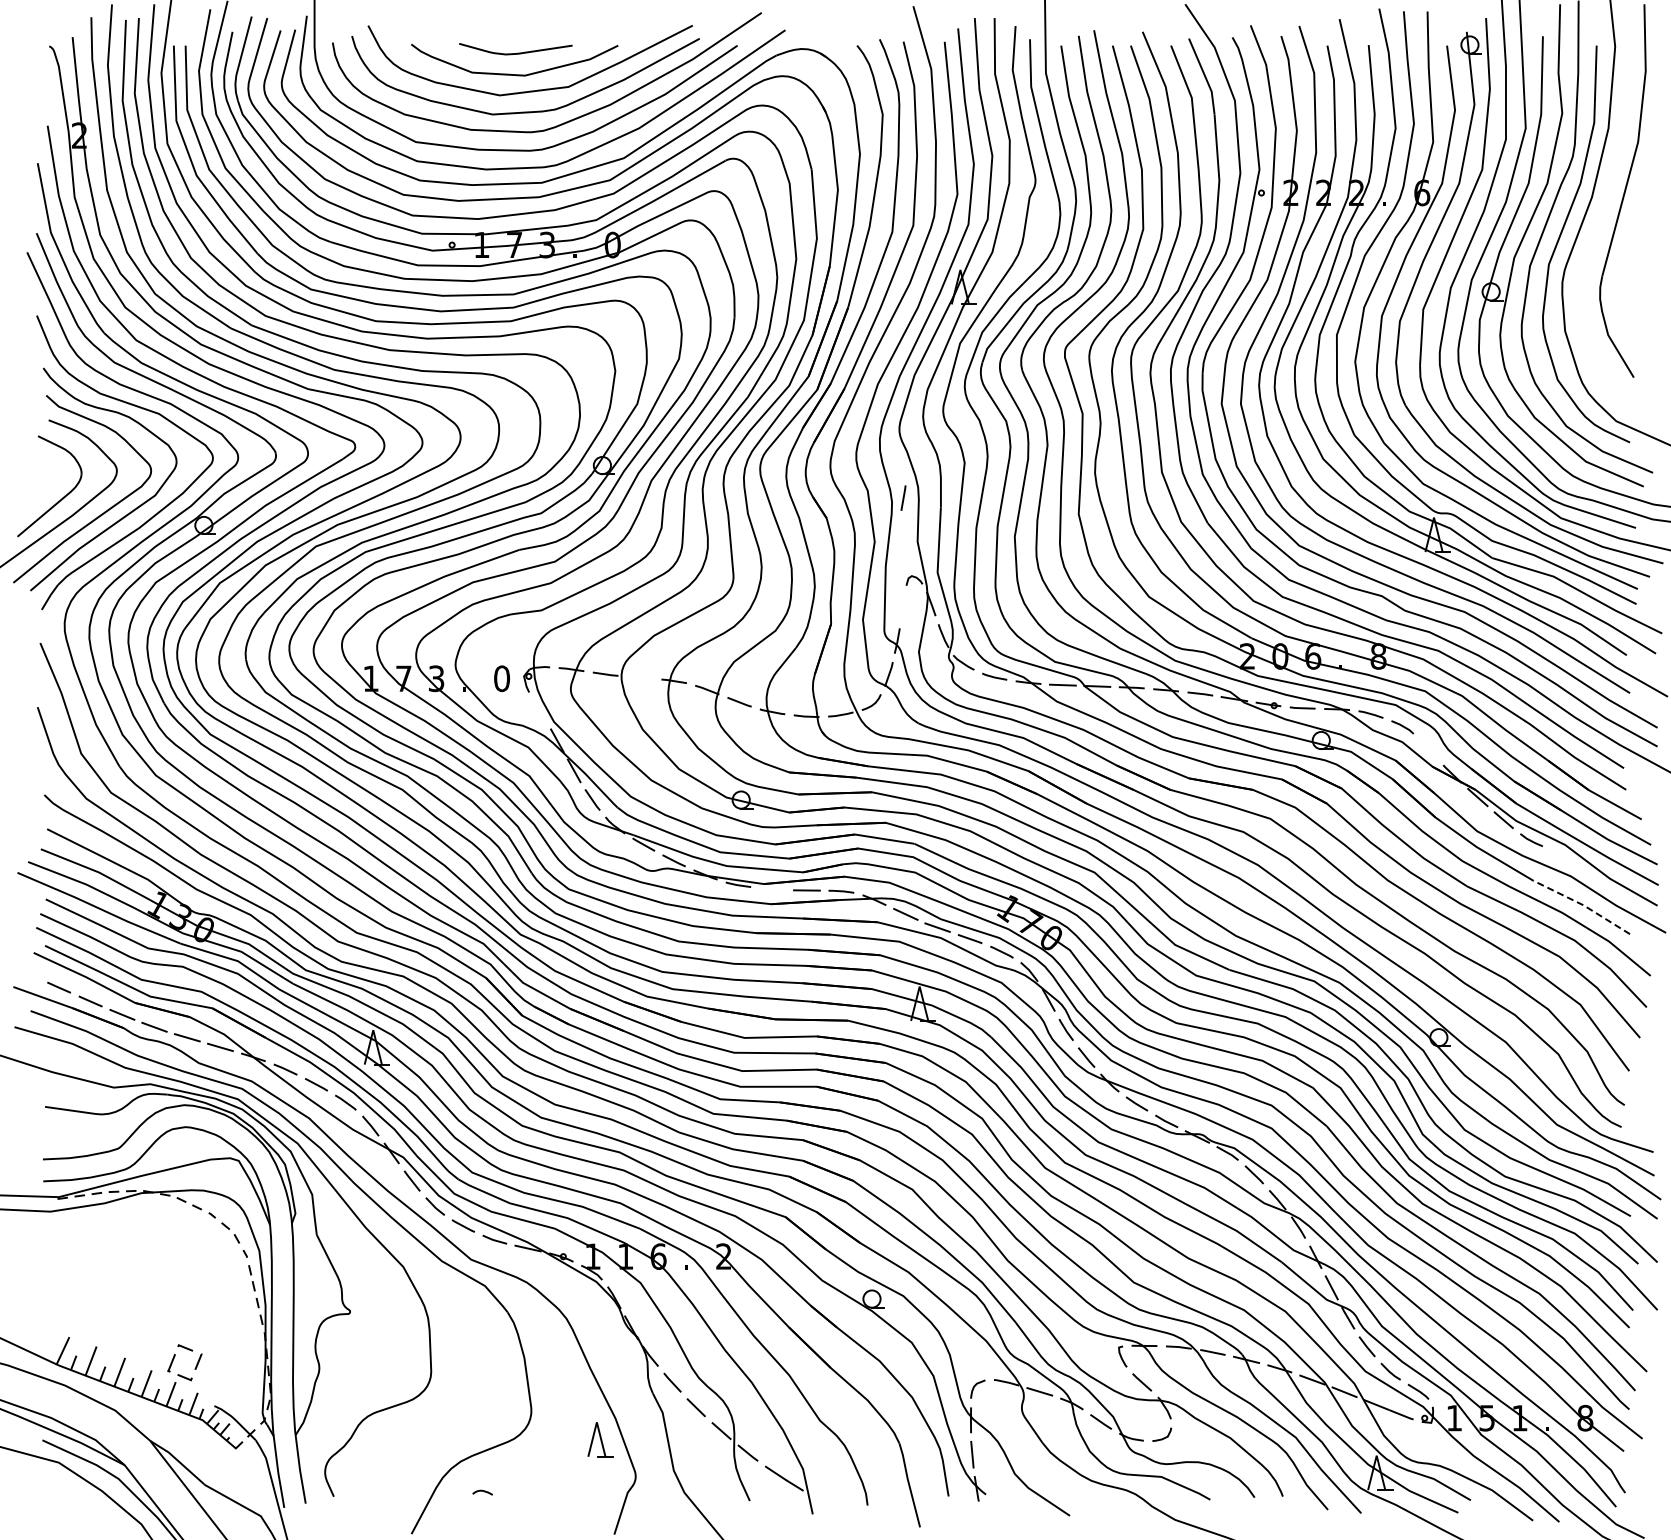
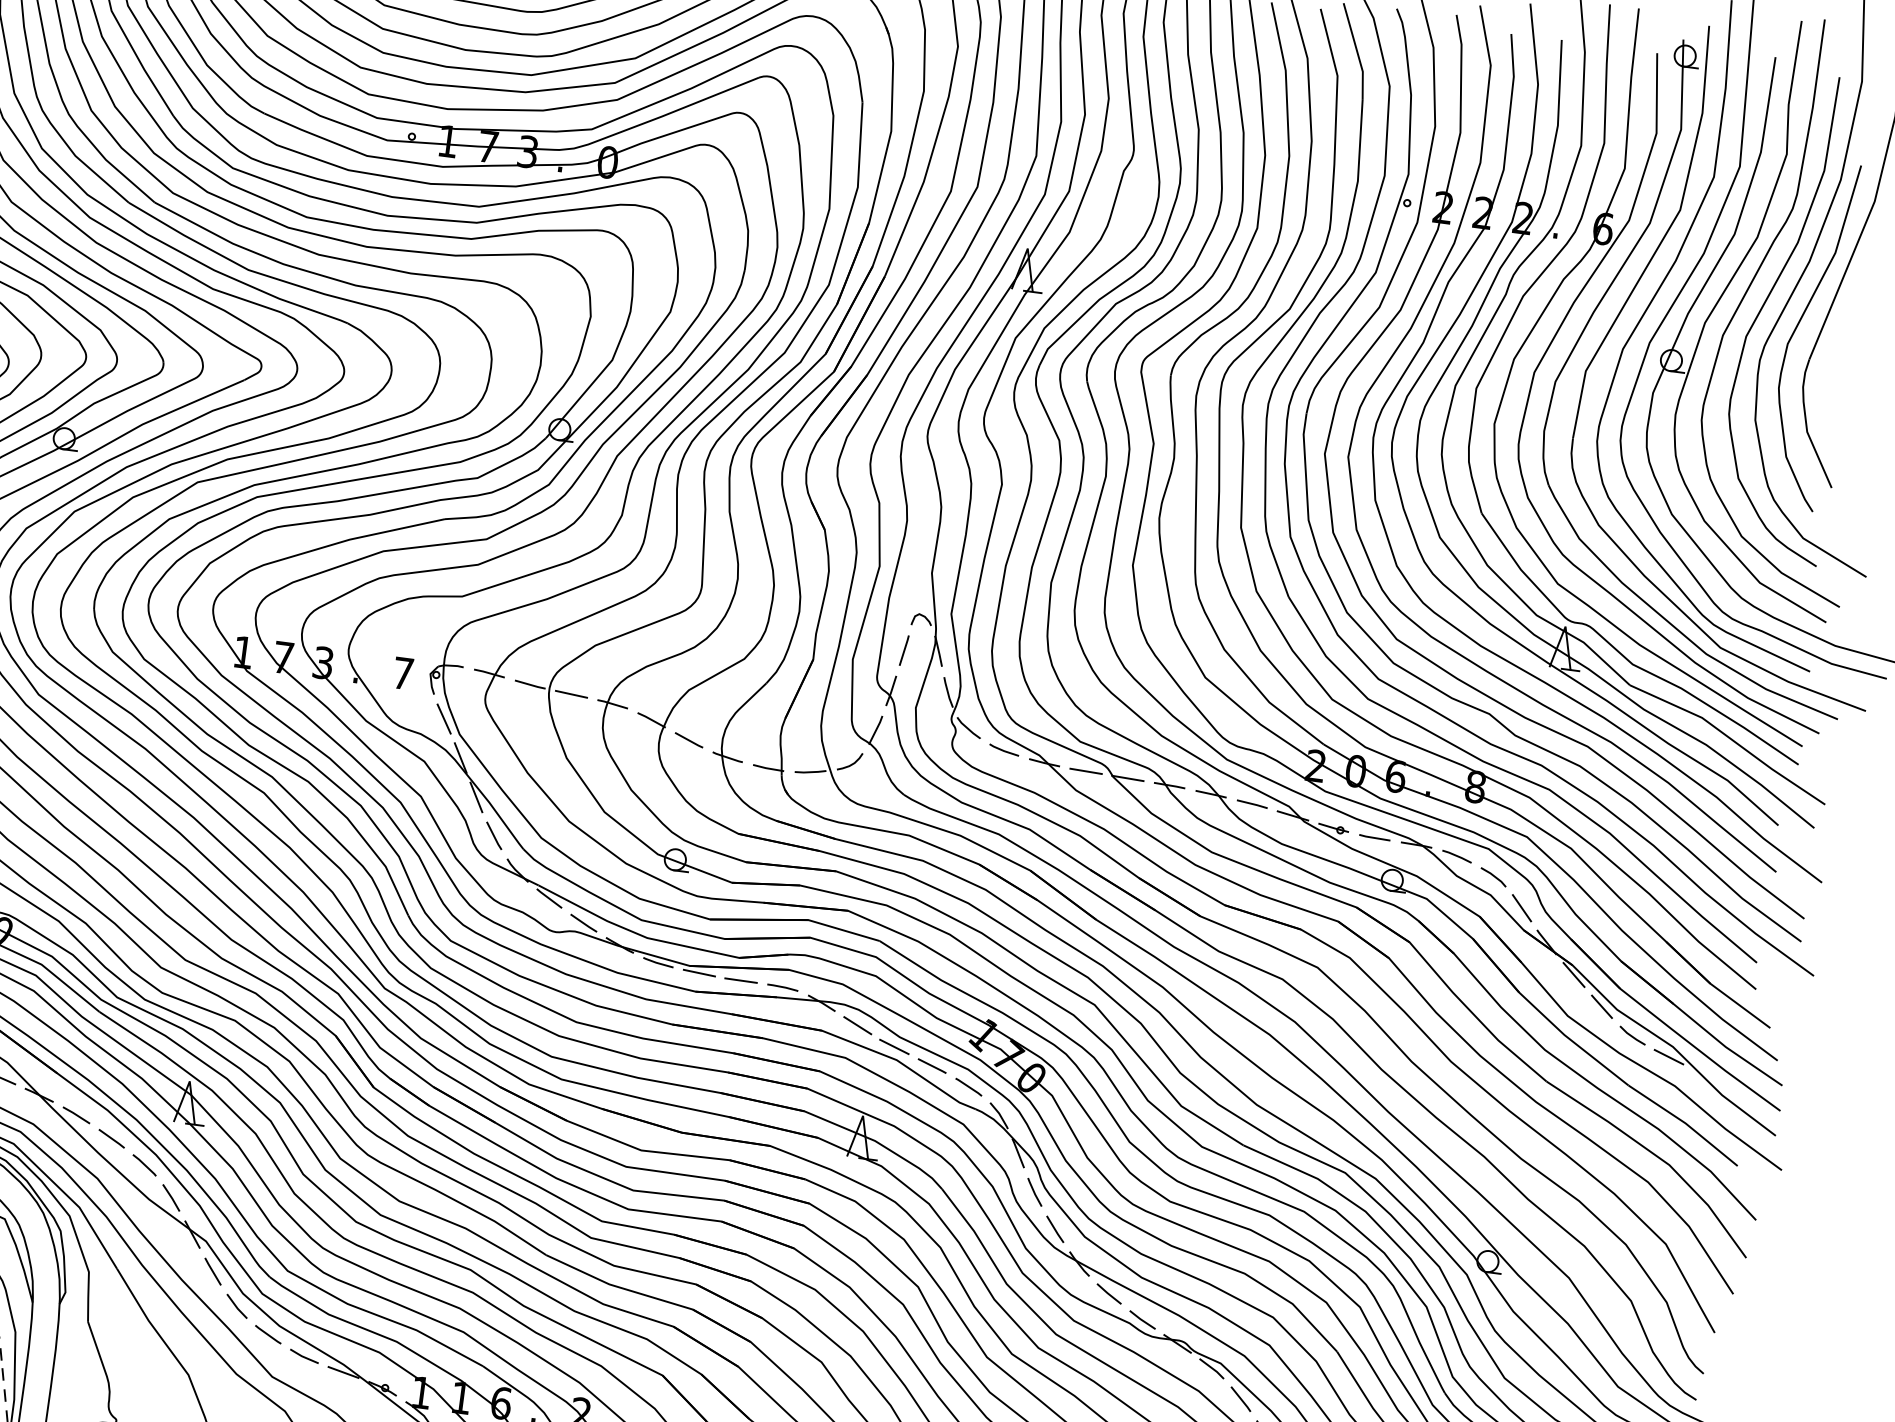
curve: (1589, 252) -> (1797, 328), added
line: (903, 497) -> (904, 649), moved
line: (639, 677) -> (571, 694), added
text: (502, 678) -> (403, 673), 0 -> 7
line: (539, 711) -> (443, 719), added
line: (1428, 748) -> (1521, 907), added
line: (1562, 853) -> (1668, 1056), added
line: (772, 888) -> (699, 972), added
line: (1583, 905) -> (1685, 1123), dashed -> solid

